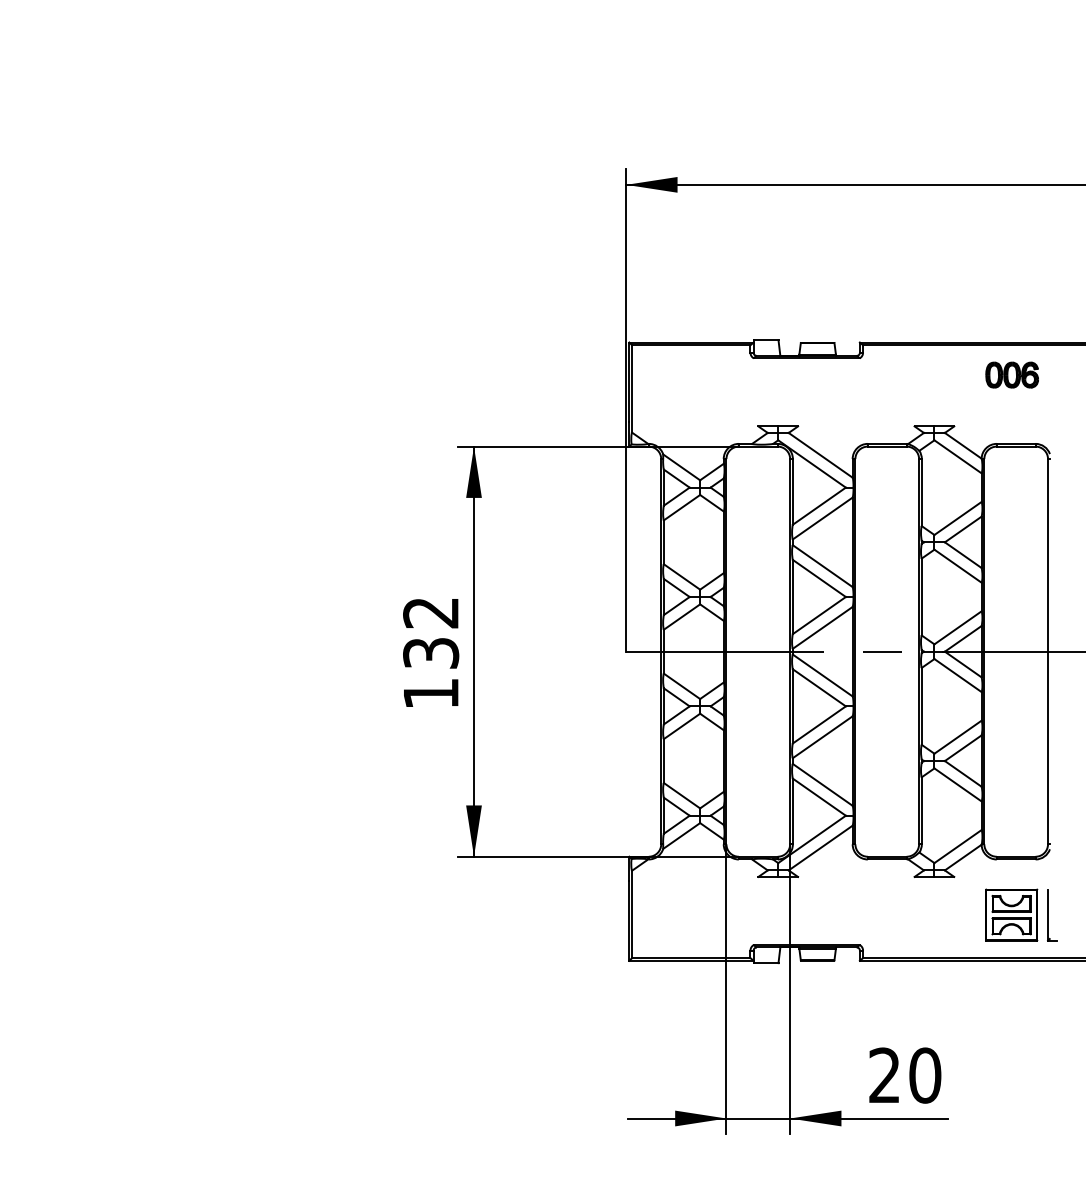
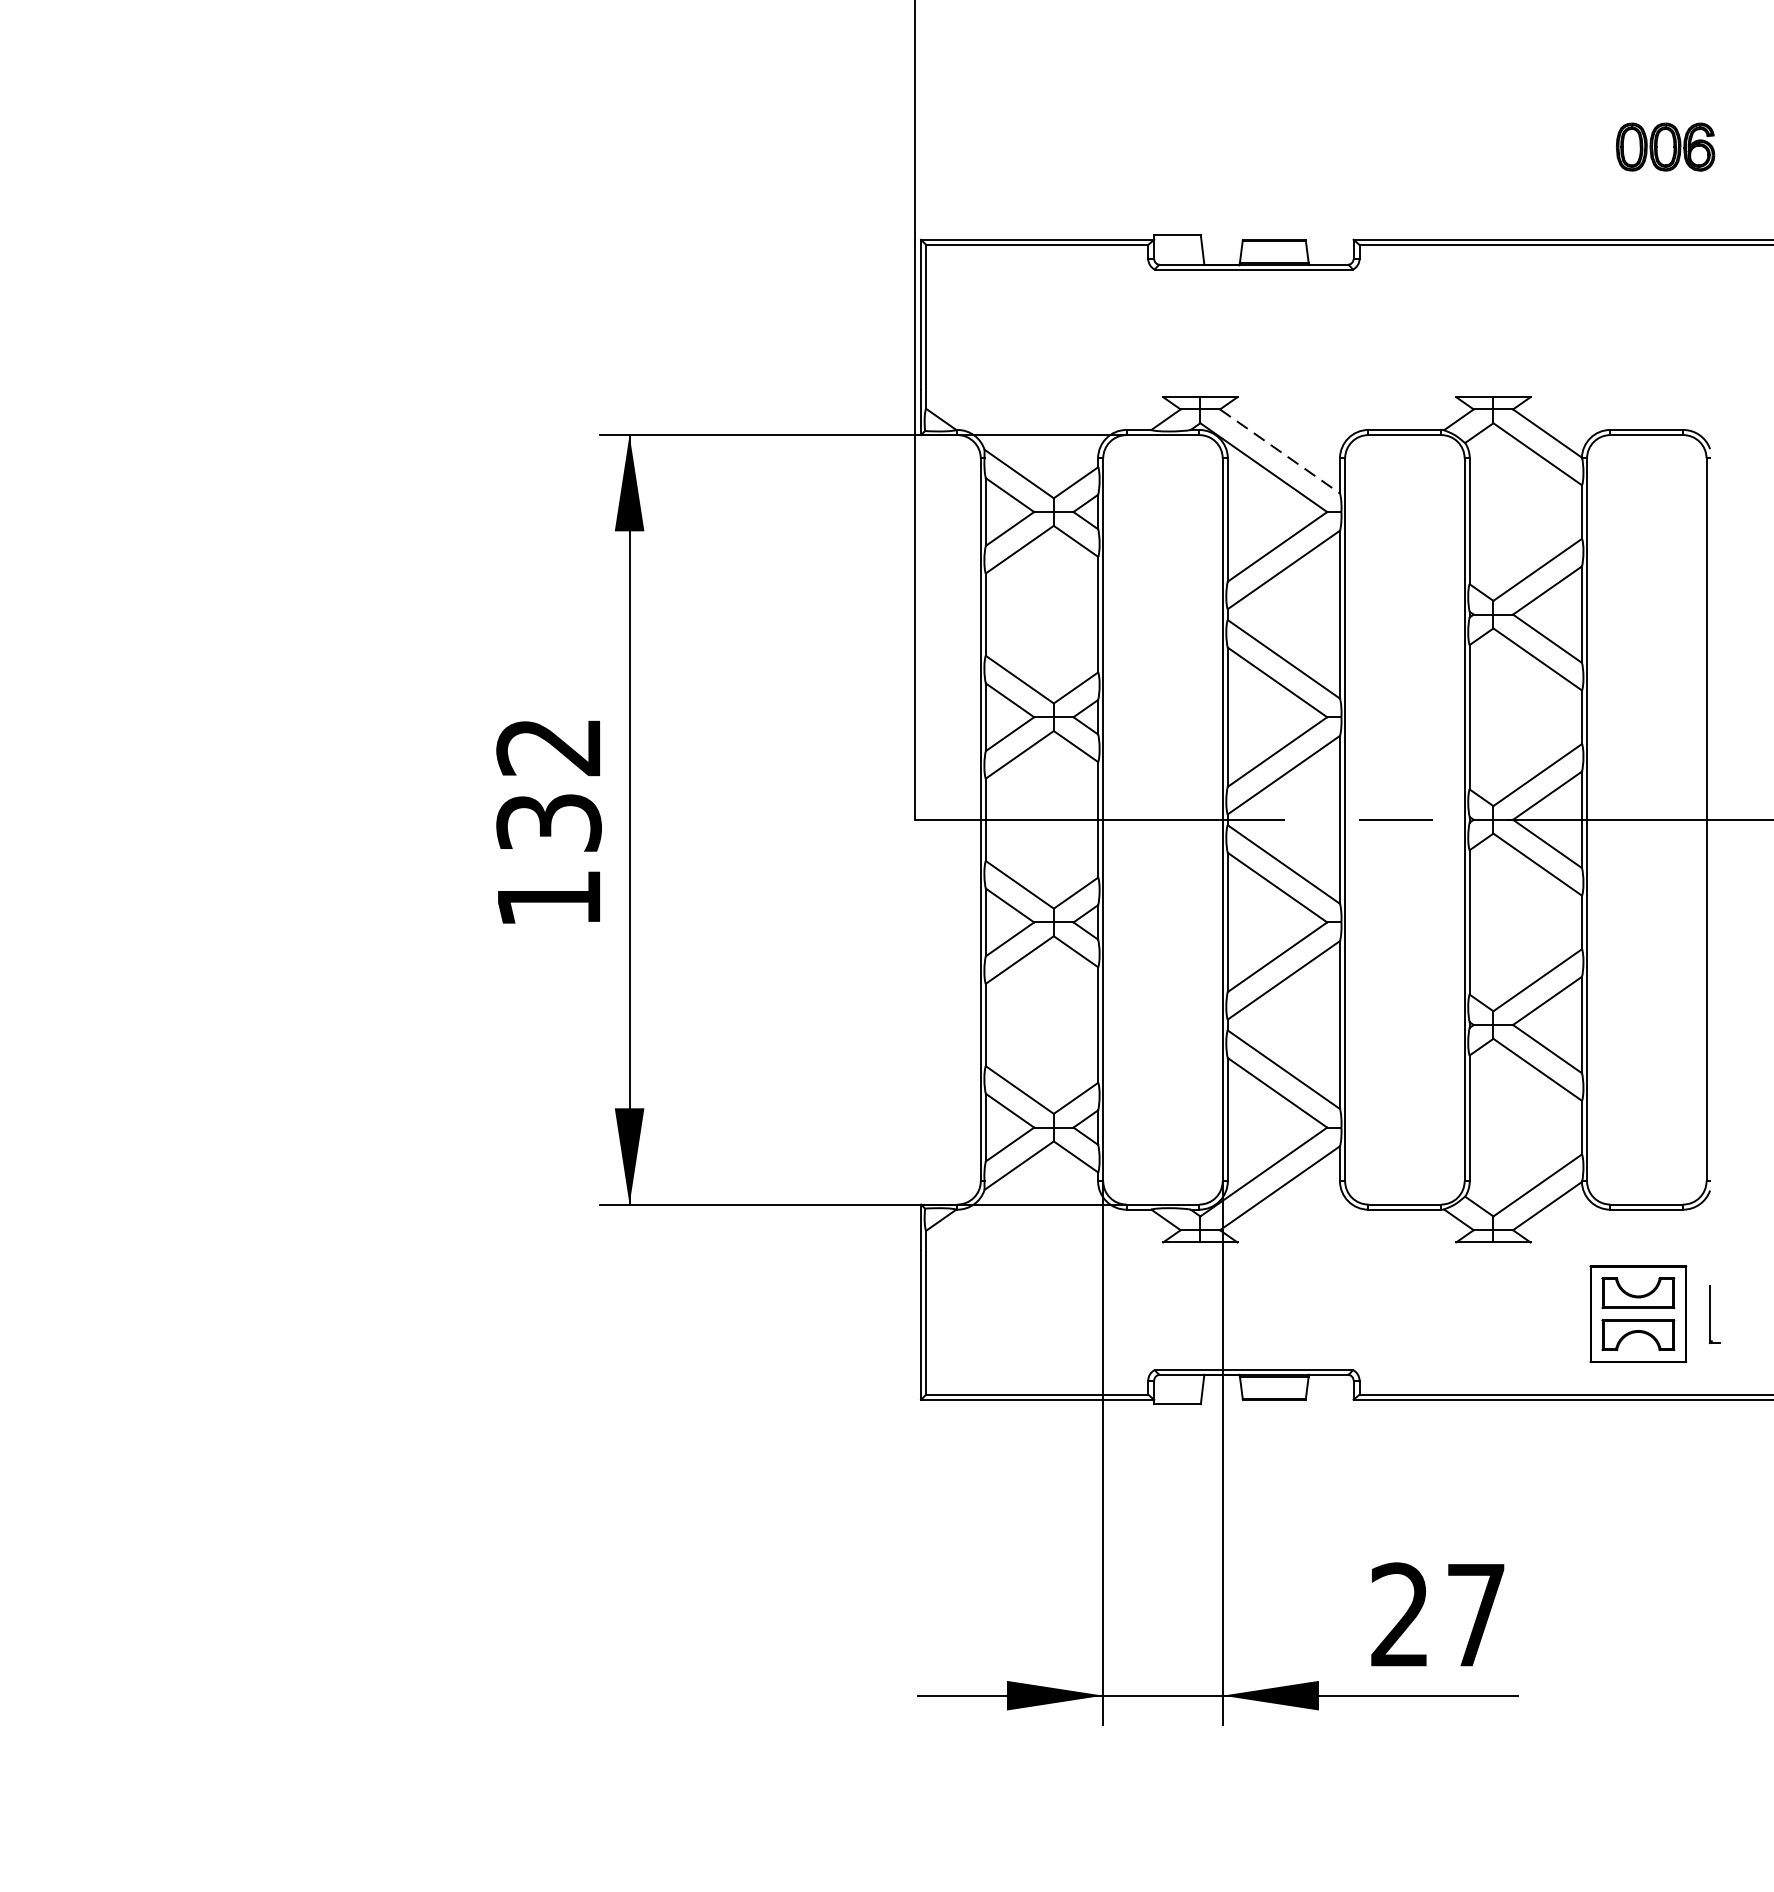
part: (1011, 374) -> (1664, 145), moved
line: (821, 455) -> (1281, 451), solid -> dashed
part: (1052, 915) -> (1714, 1314), size x0.6
text: (925, 1075) -> (1476, 1614), 20 -> 27

